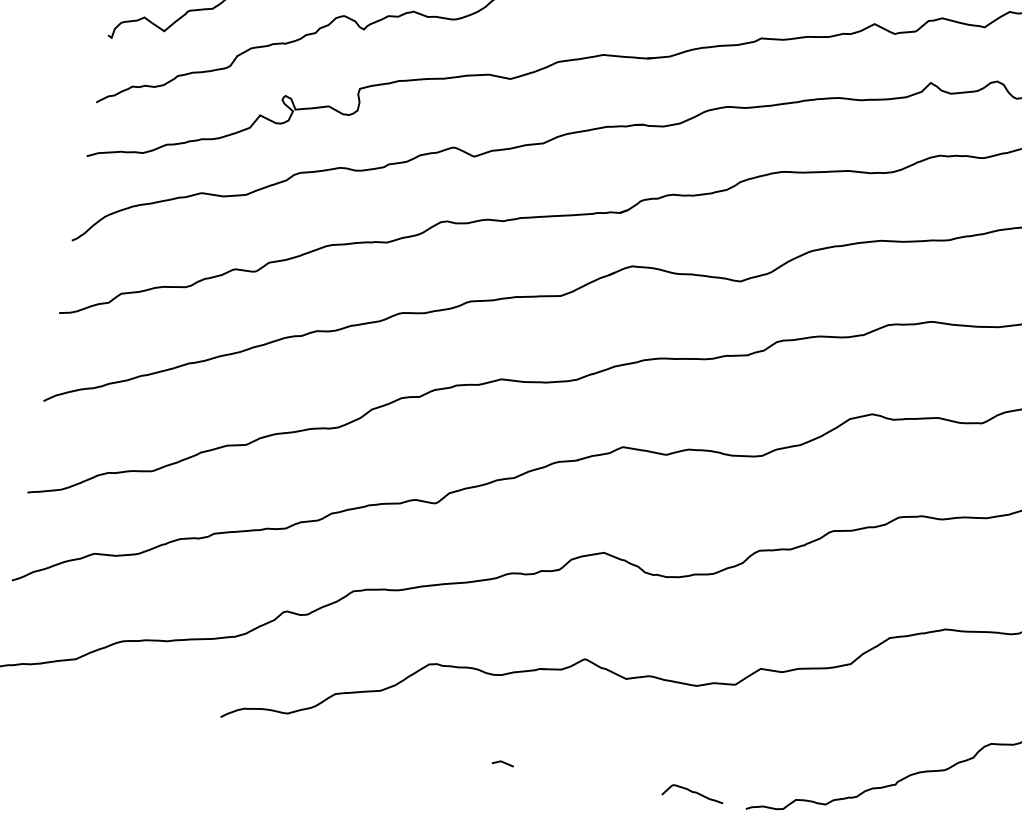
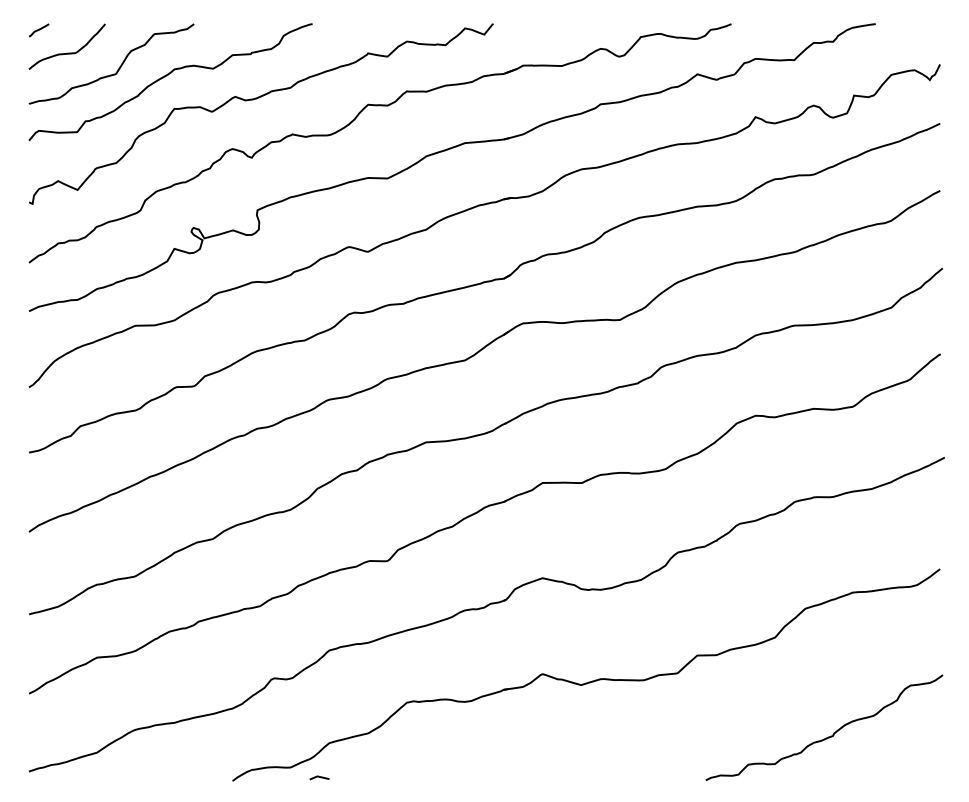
line: (503, 762) -> (319, 777), moved
curve: (693, 793) -> (657, 774), removed

